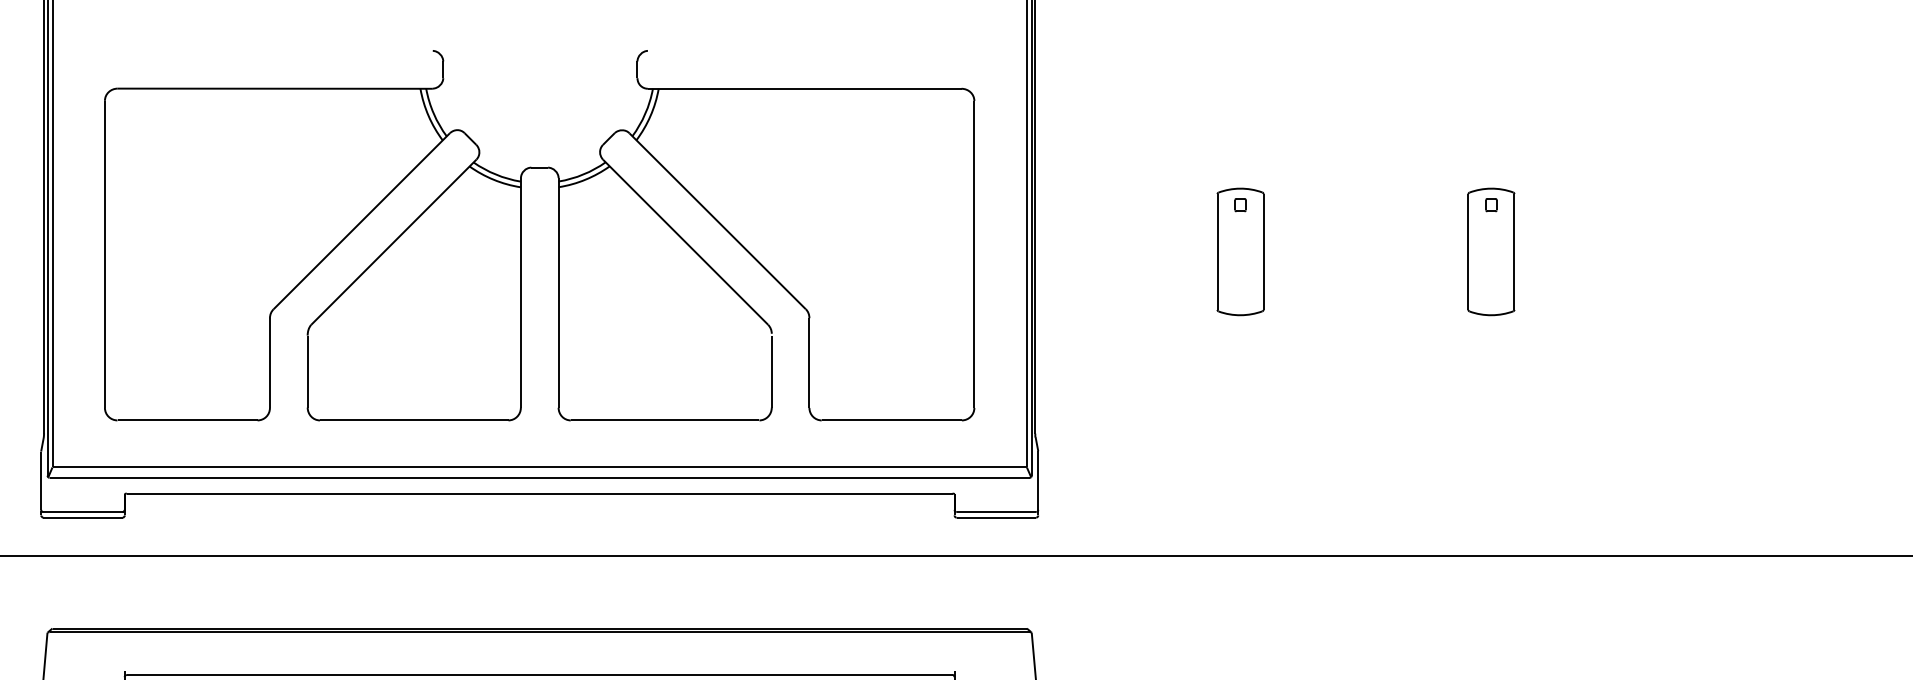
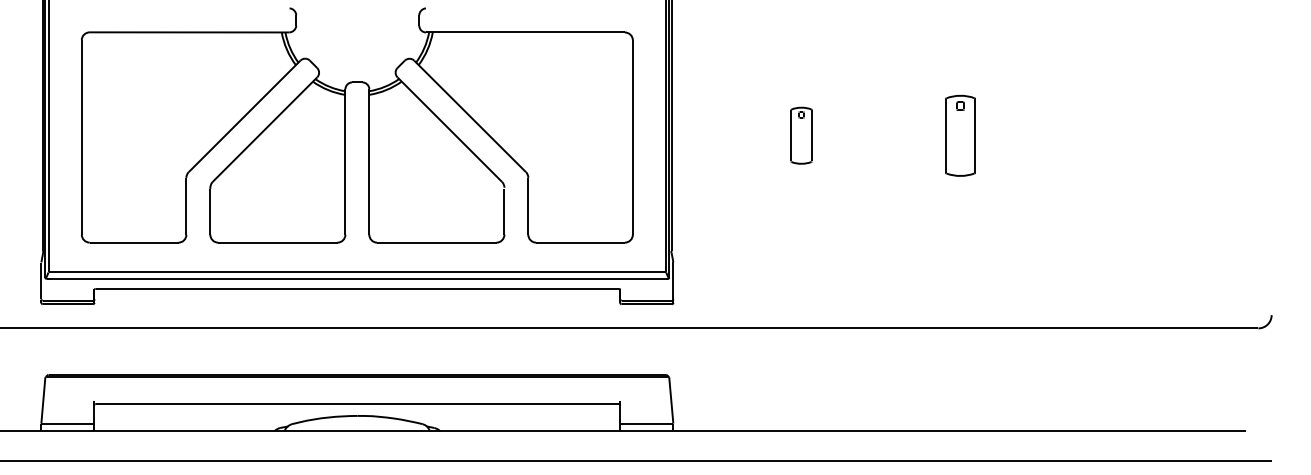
part: (1240, 251) -> (801, 135), size x0.7

